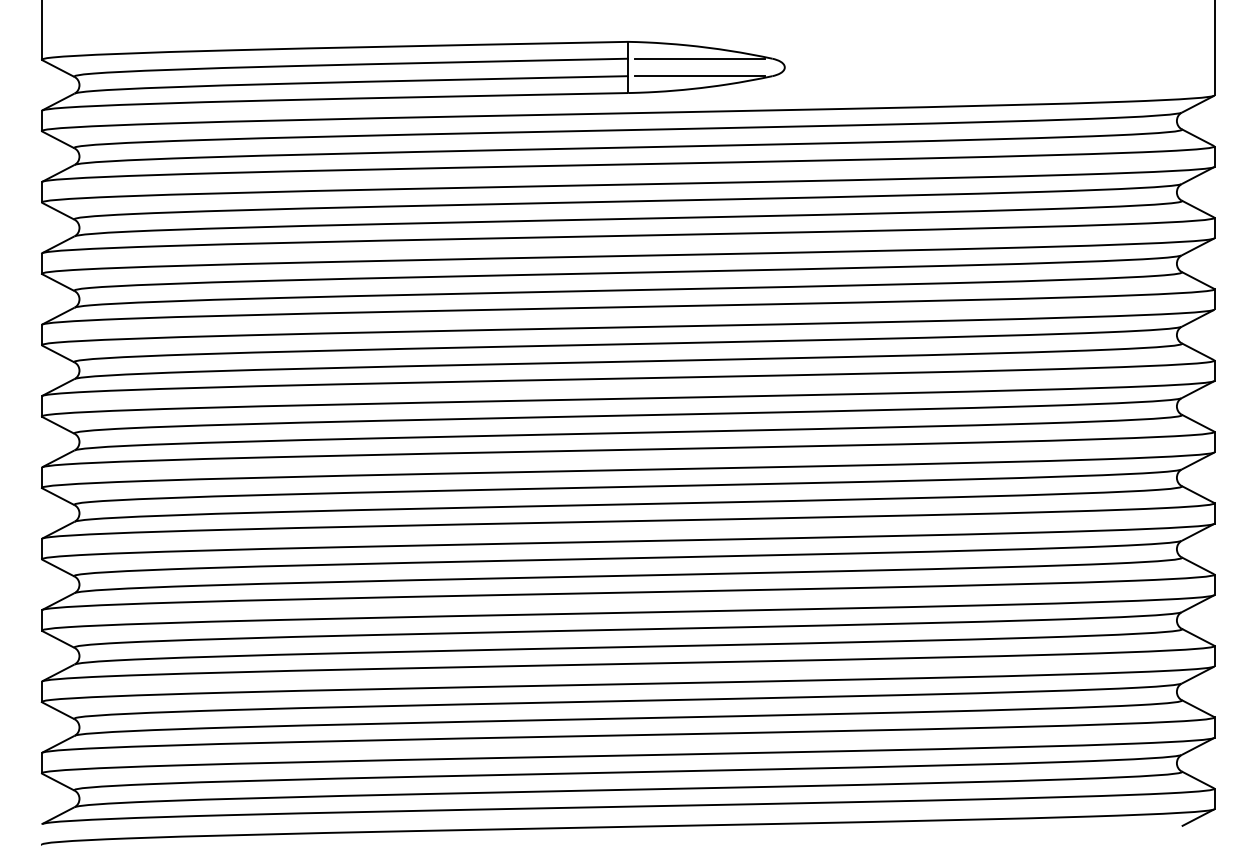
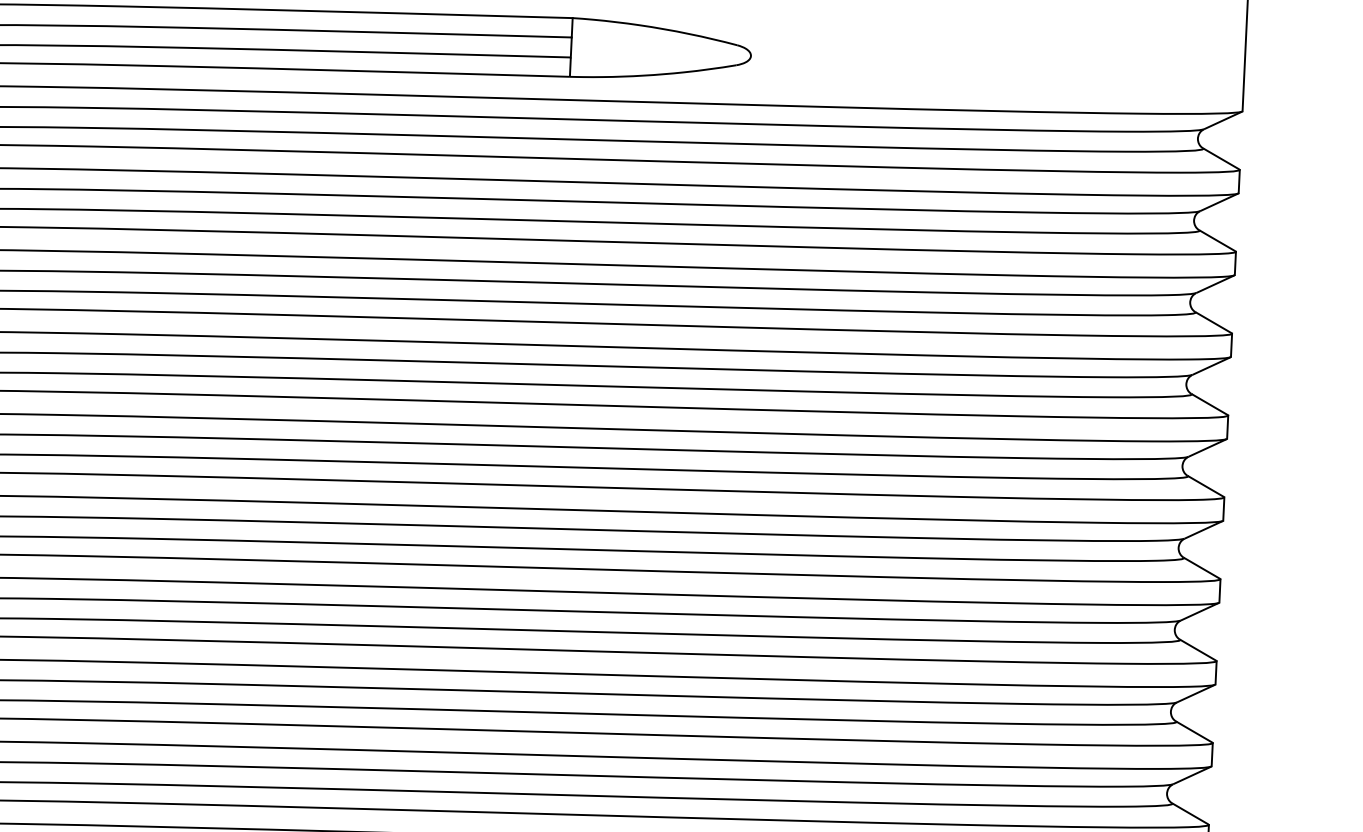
line: (700, 58) -> (654, 41), removed
line: (700, 76) -> (653, 61), removed

